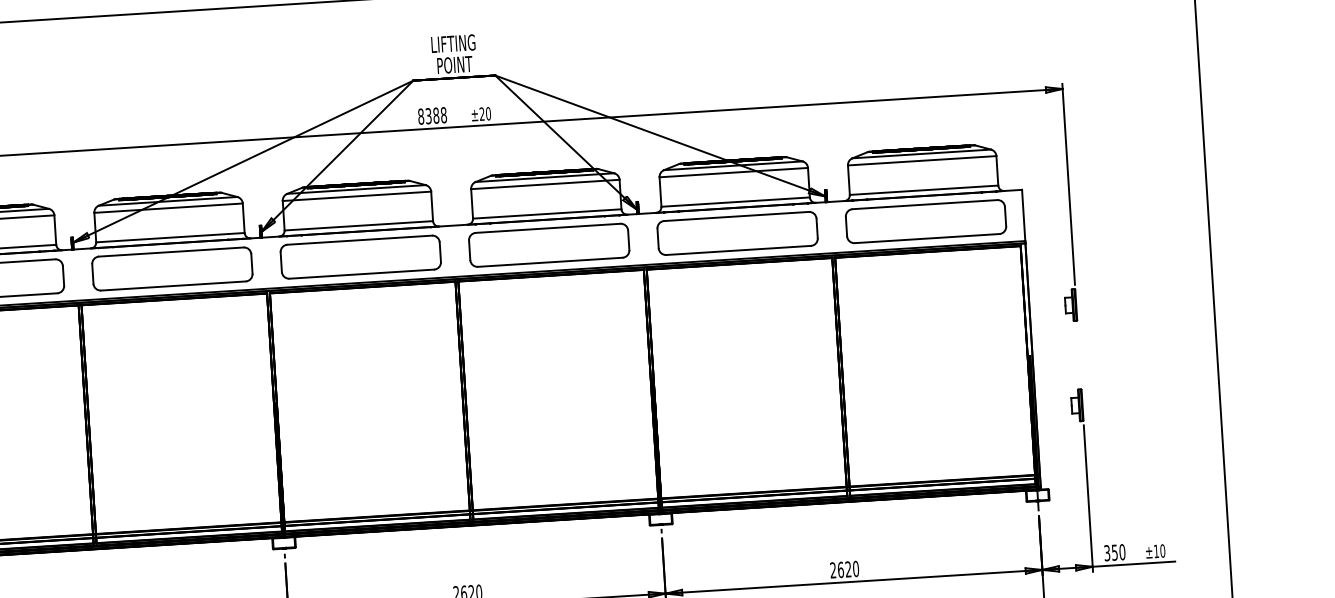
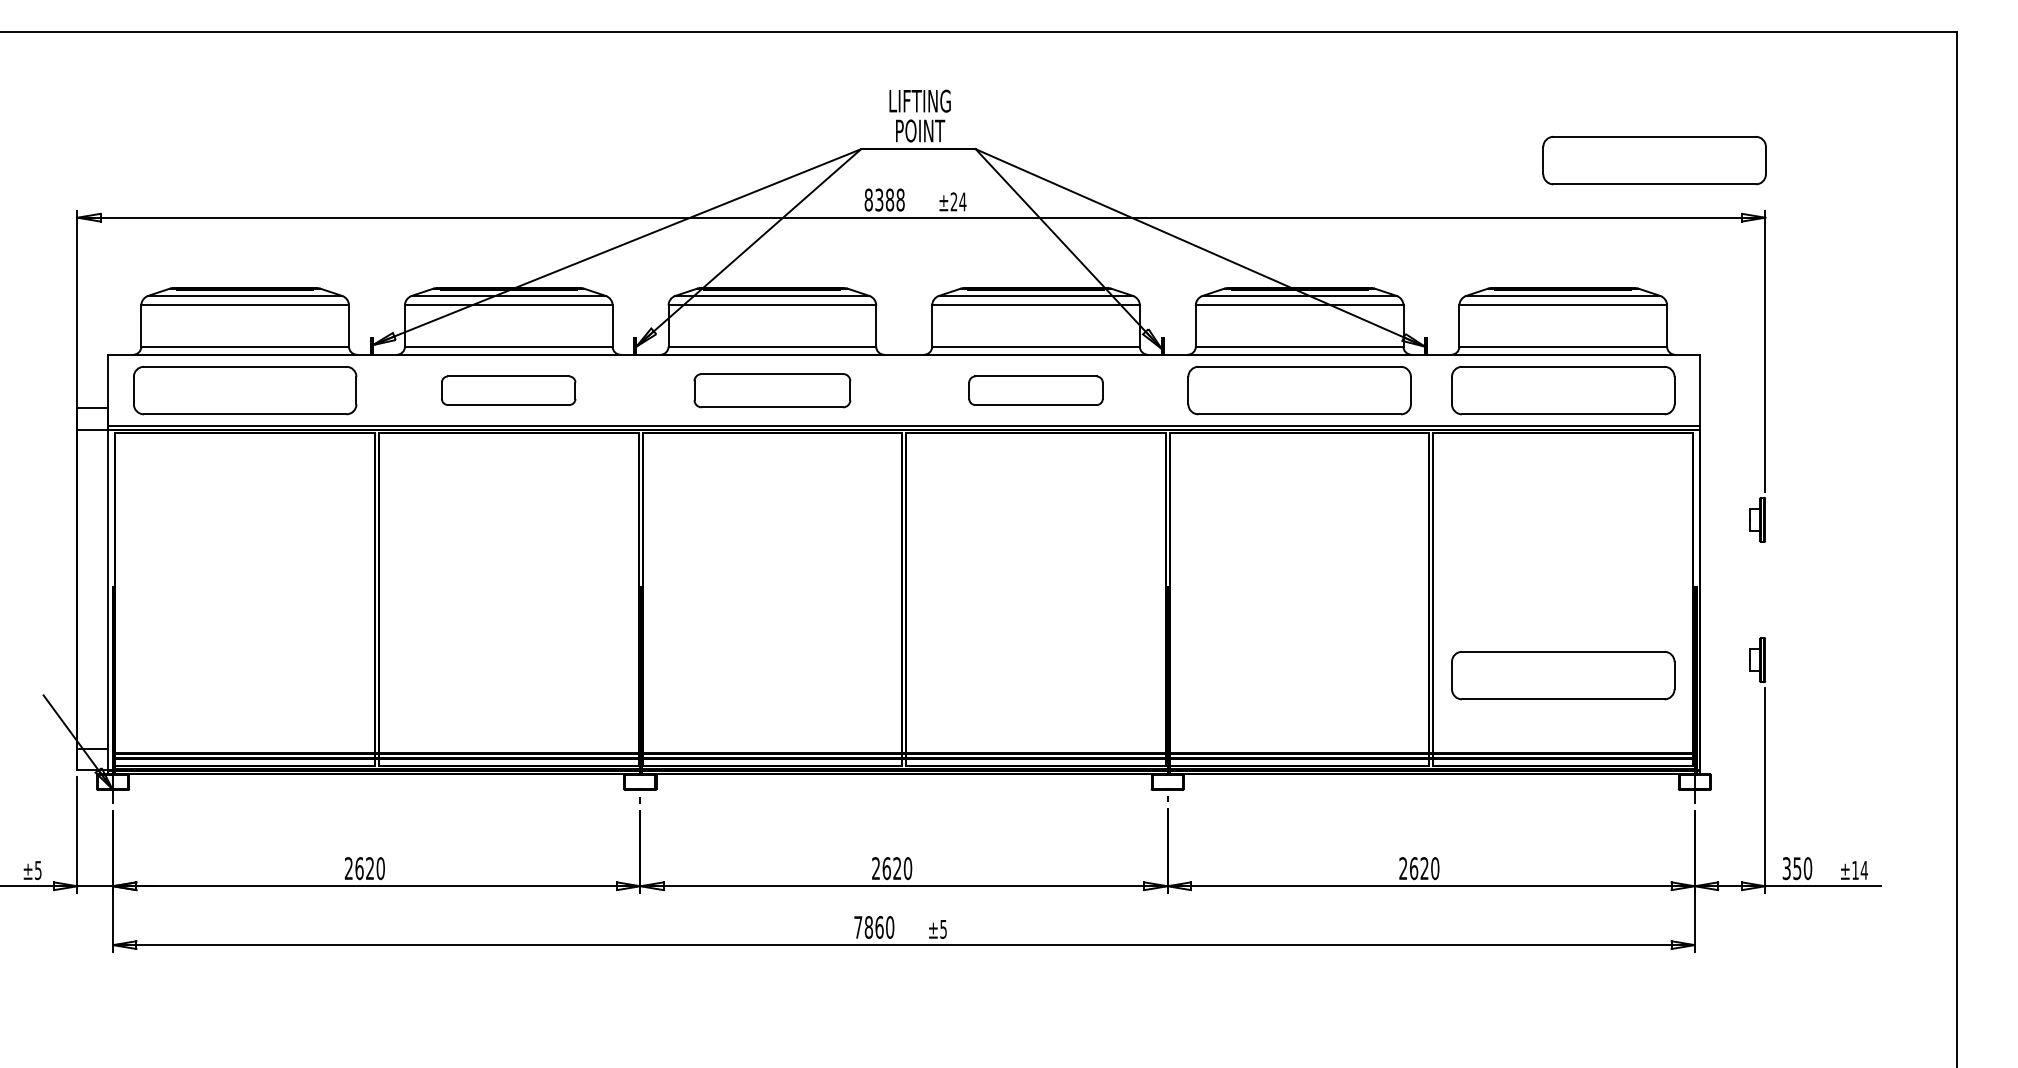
part: (980, 53) -> (1654, 160), added
text: (488, 113) -> (962, 201), ±20 -> ±24
part: (548, 245) -> (1035, 390), size x0.6
part: (360, 257) -> (772, 390), size x0.7
part: (172, 268) -> (508, 390), size x0.6
part: (939, 425) -> (1563, 675), added
text: (1162, 551) -> (1863, 870), ±10 -> ±14

